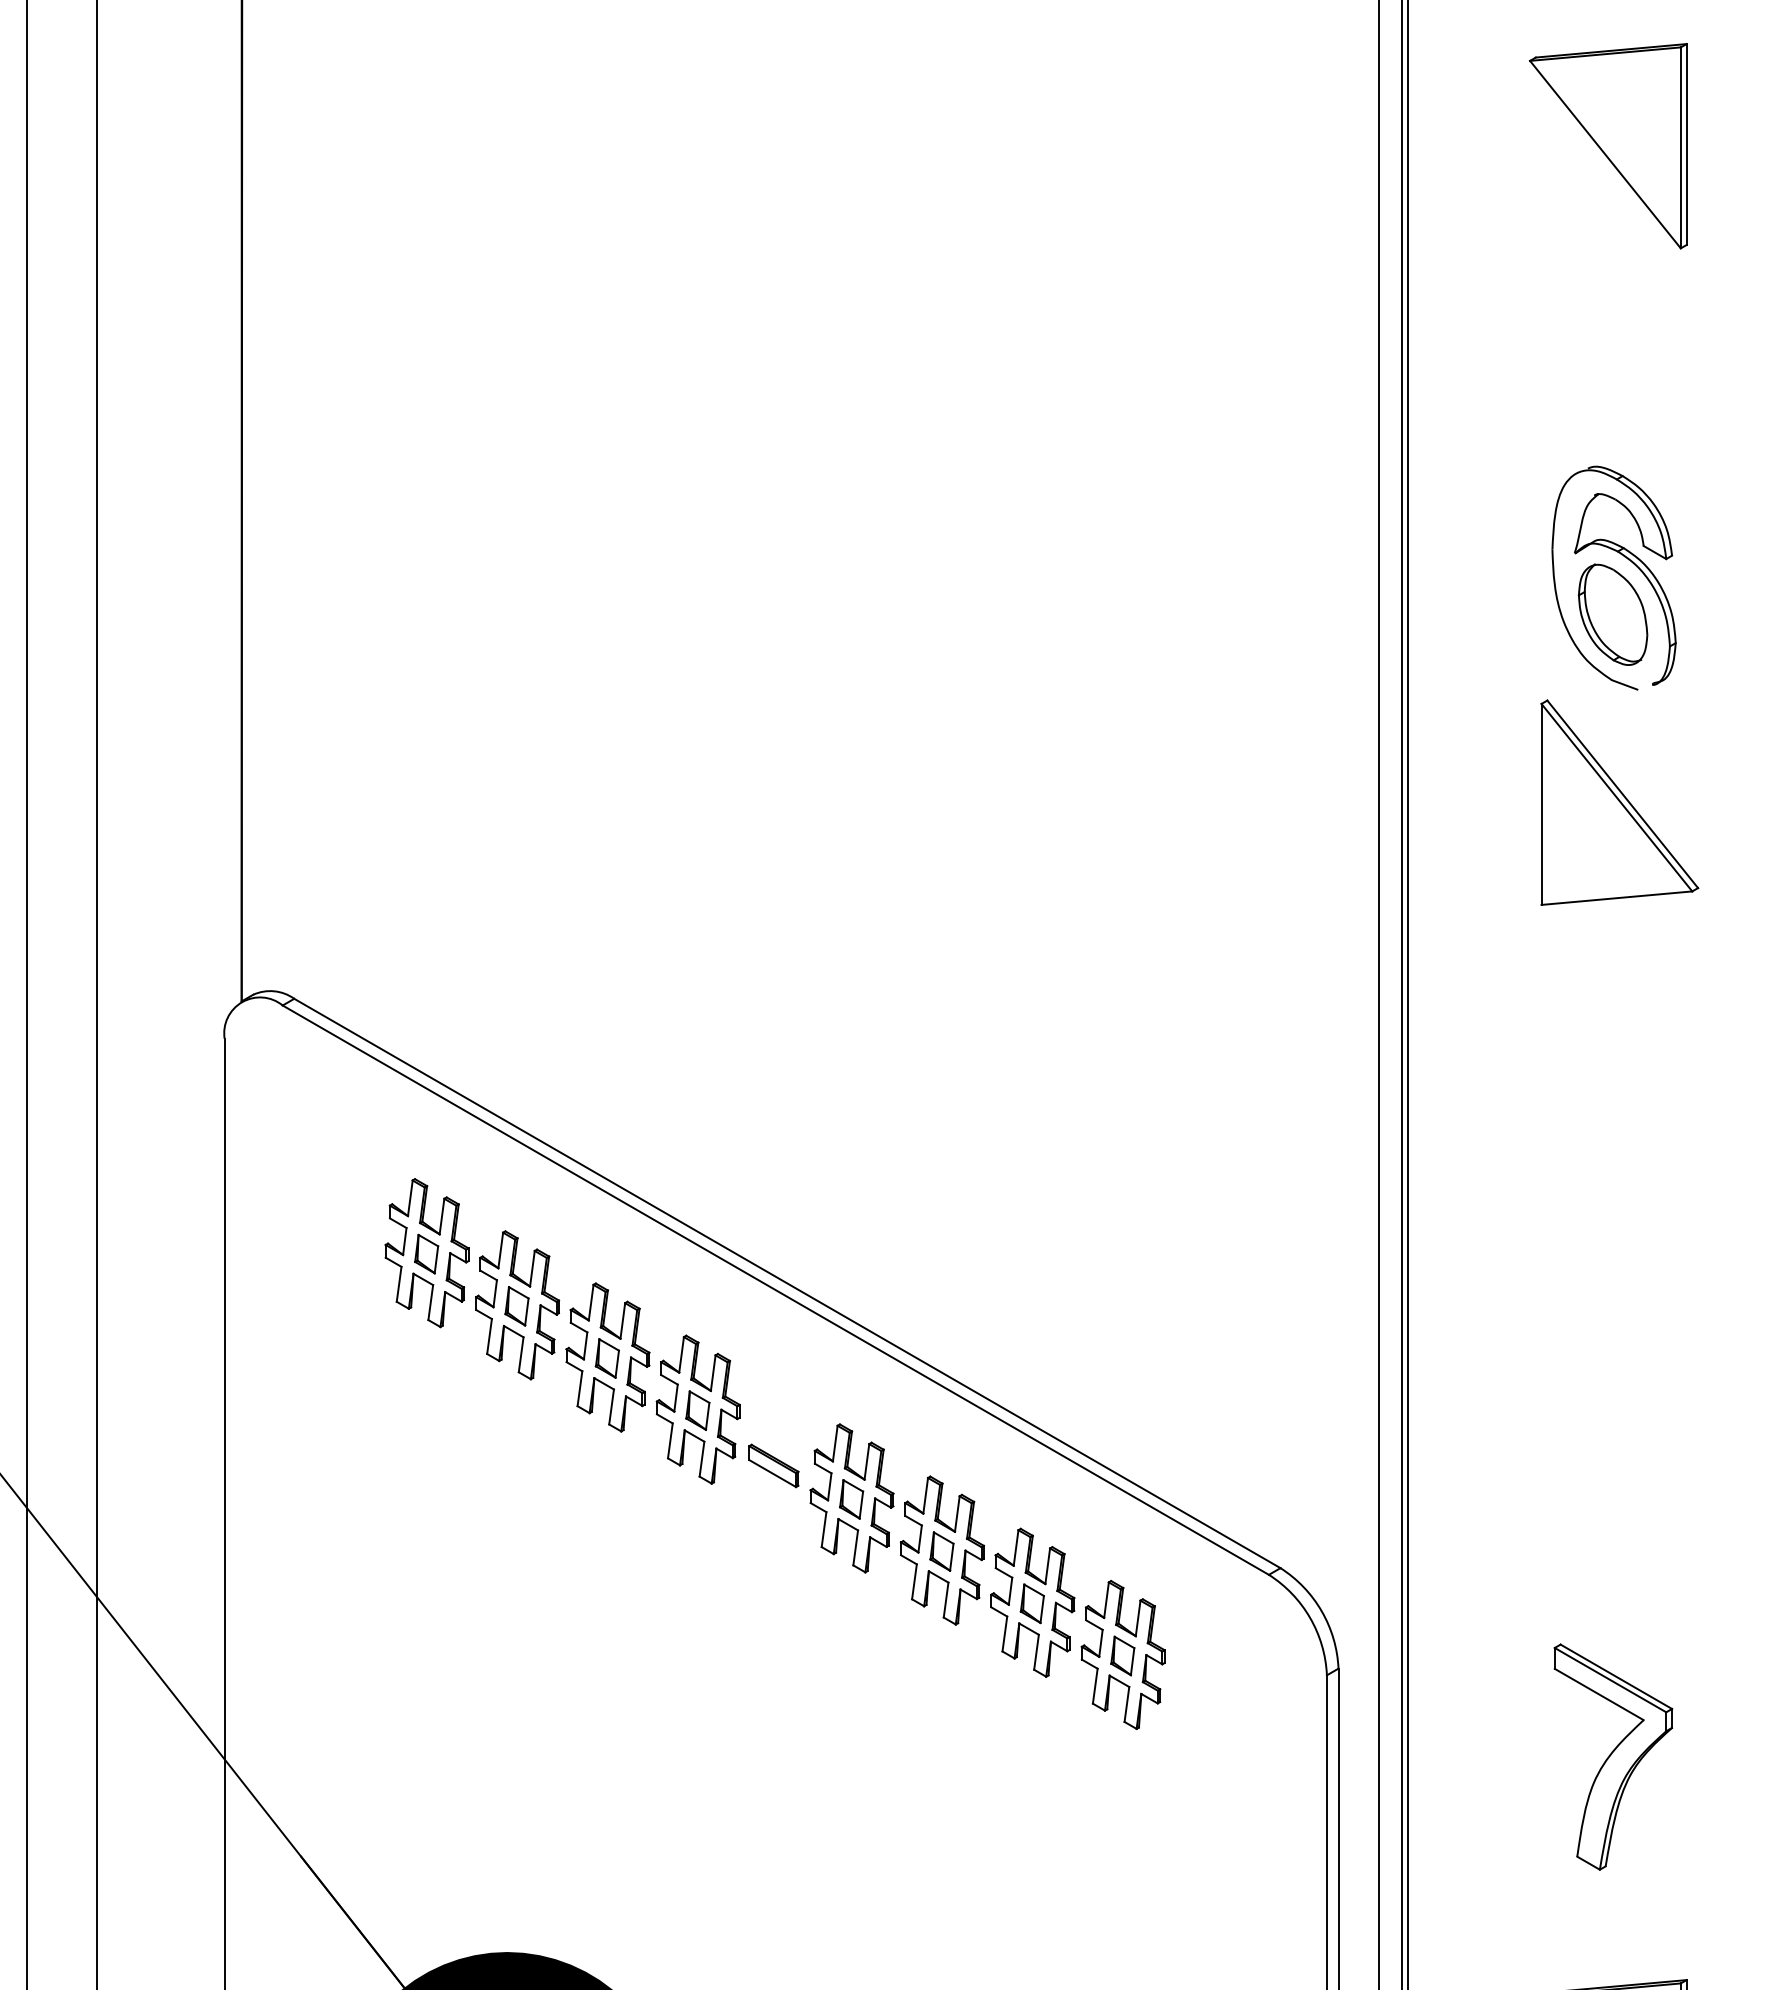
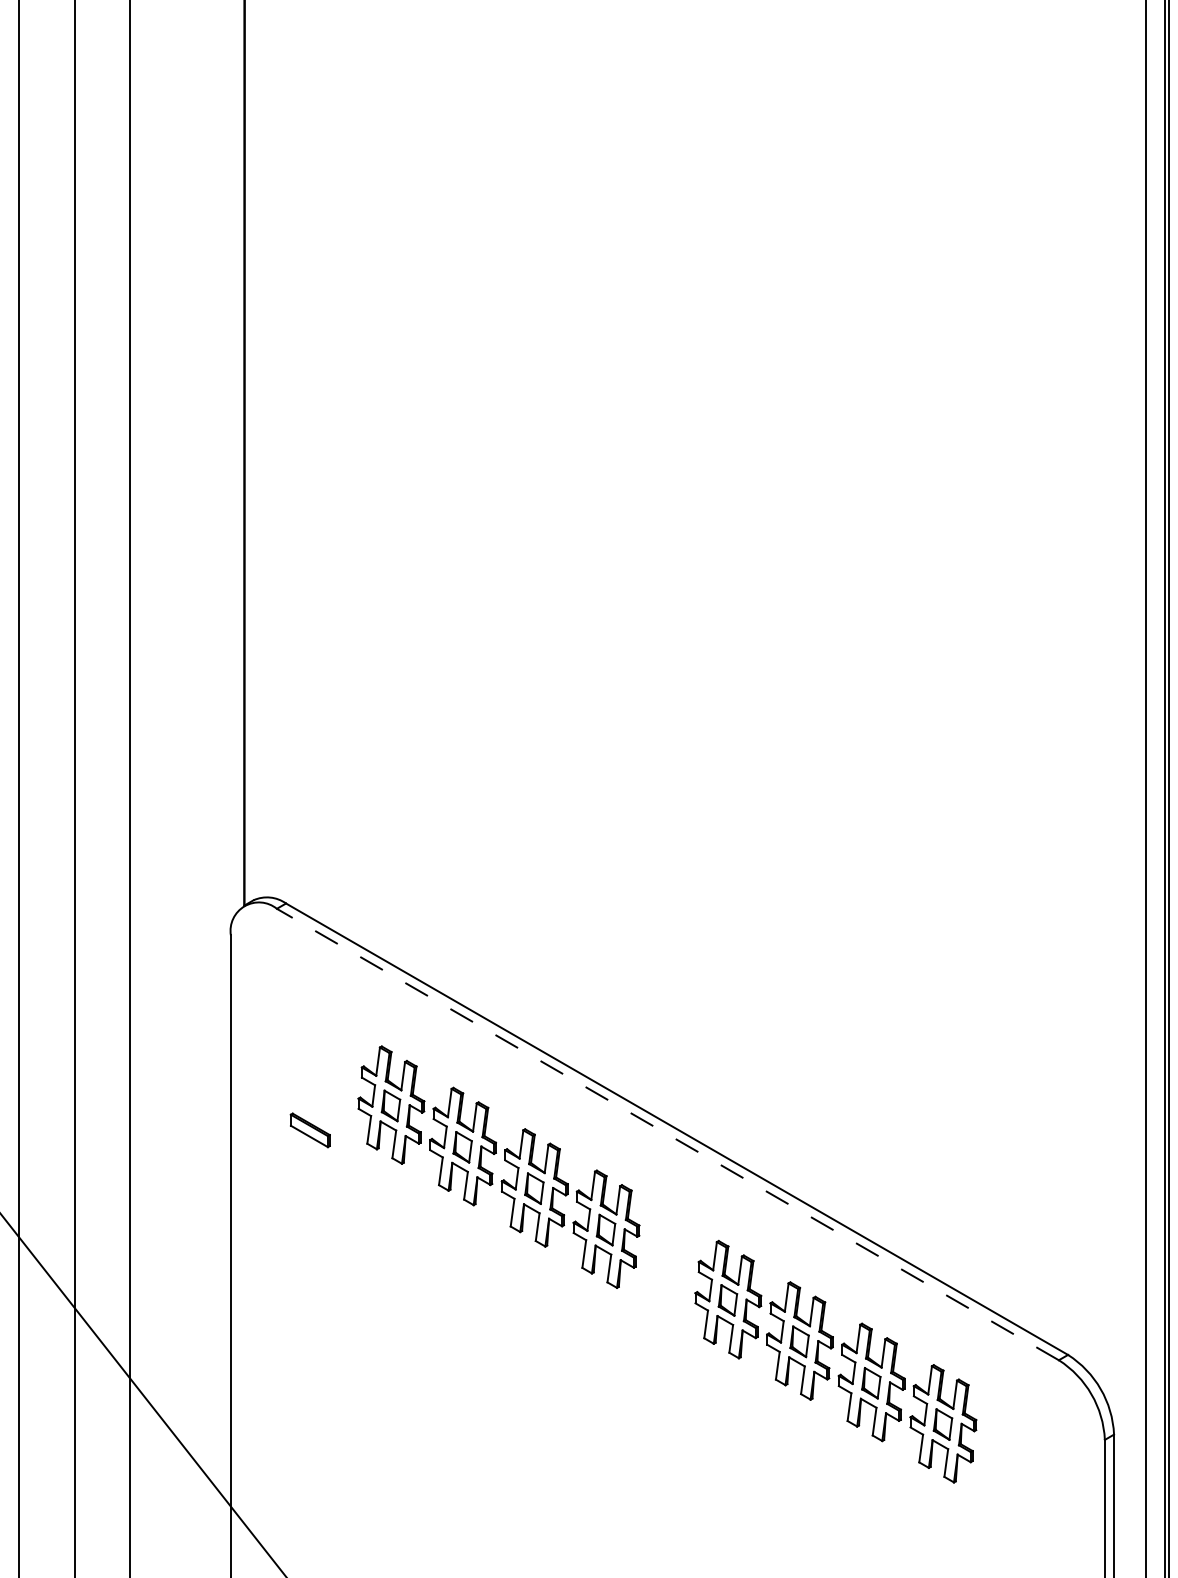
line: (775, 1289) -> (667, 1134), solid -> dashed
part: (773, 1465) -> (310, 1130), moved

